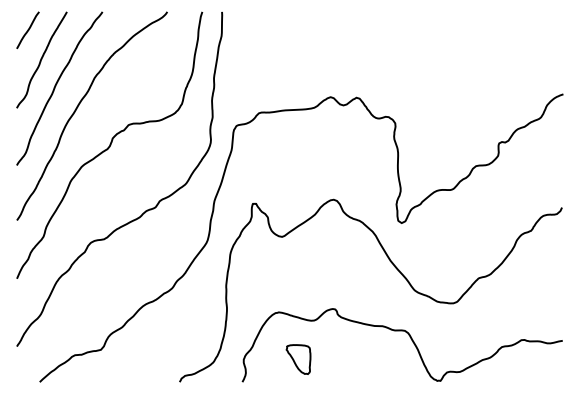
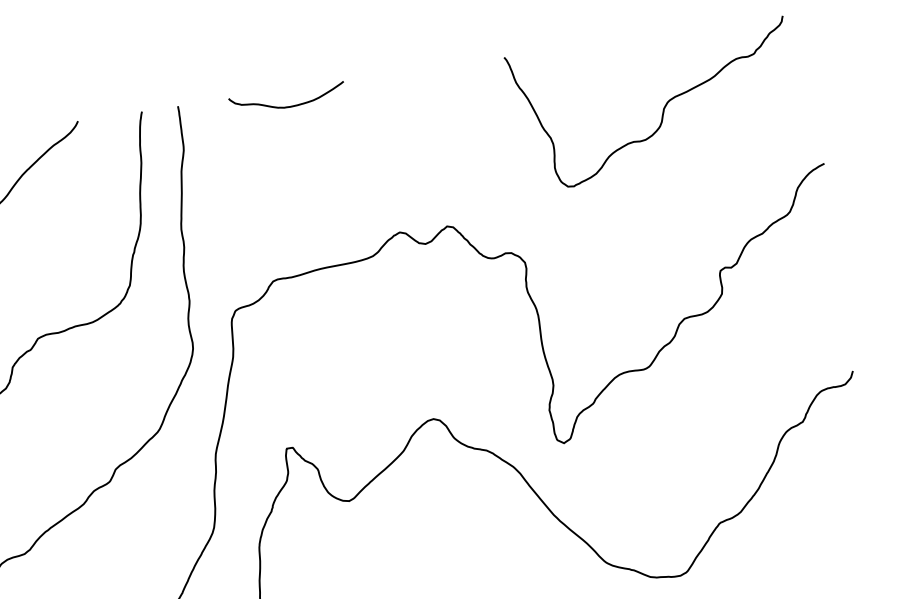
curve: (280, 20) -> (287, 105), added
curve: (480, 52) -> (661, 109), added

